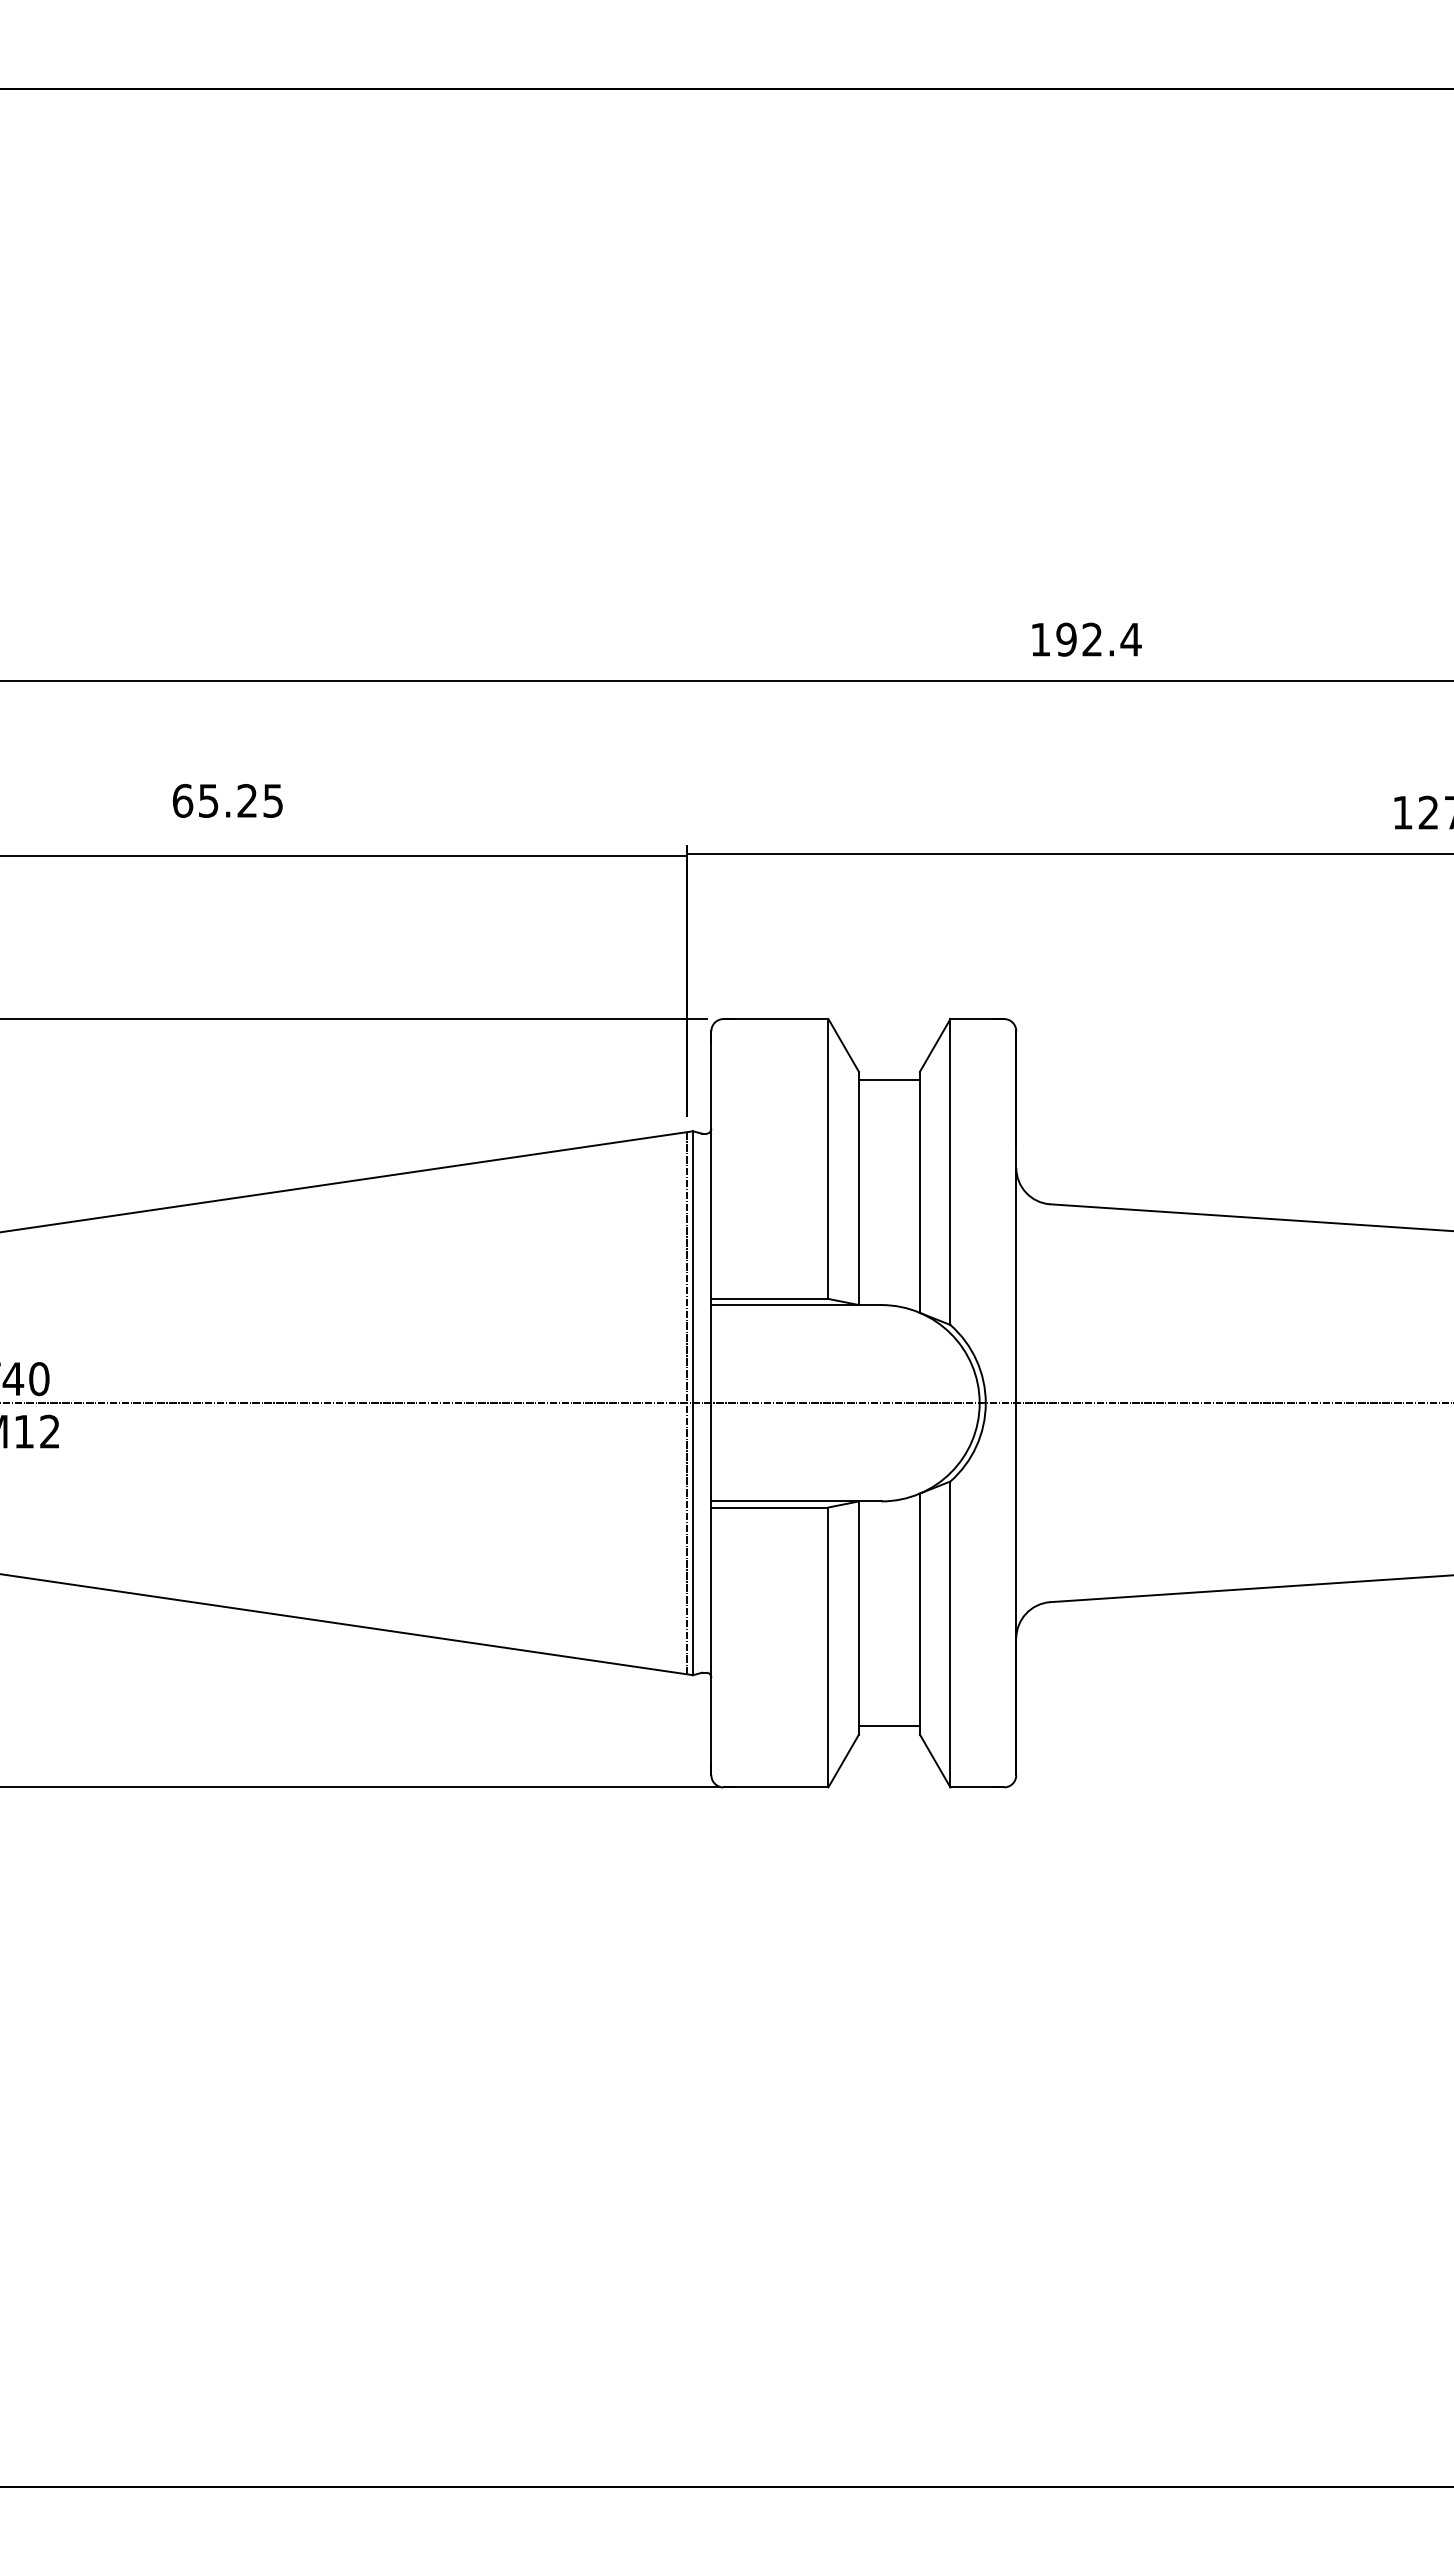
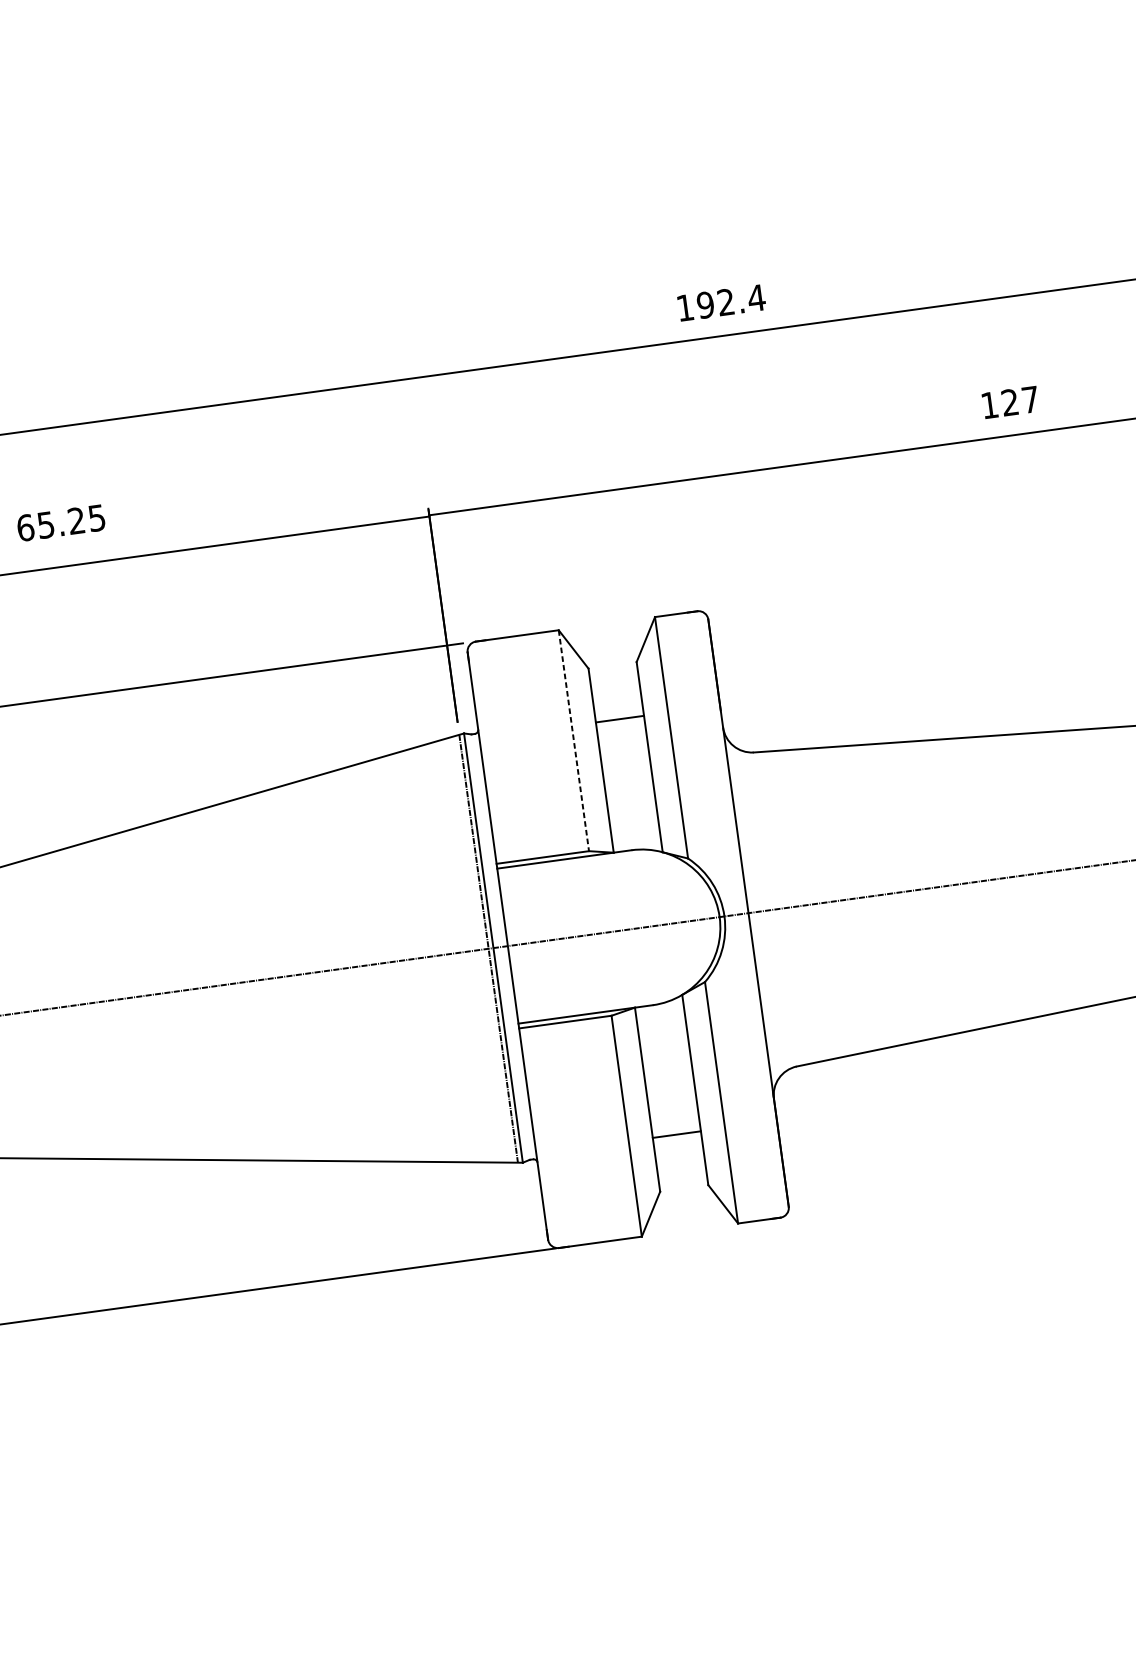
line: (888, 1080) -> (619, 719), moved
line: (828, 1159) -> (573, 741), solid -> dashed
line: (888, 1726) -> (676, 1134), moved

